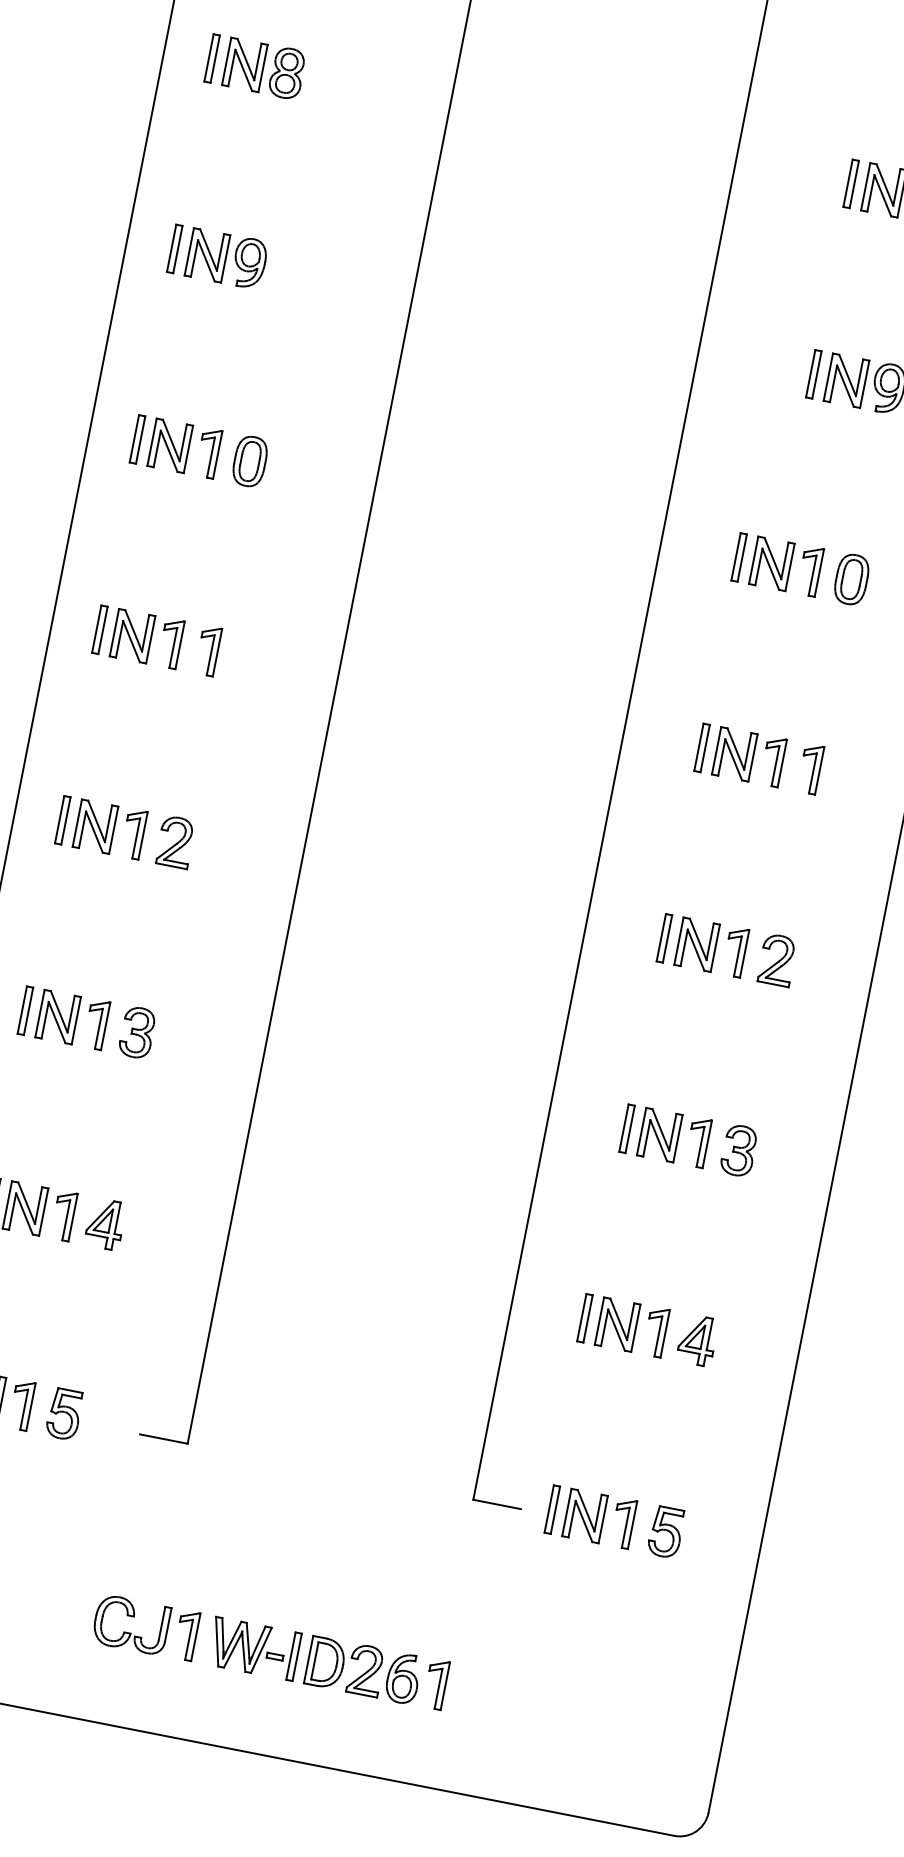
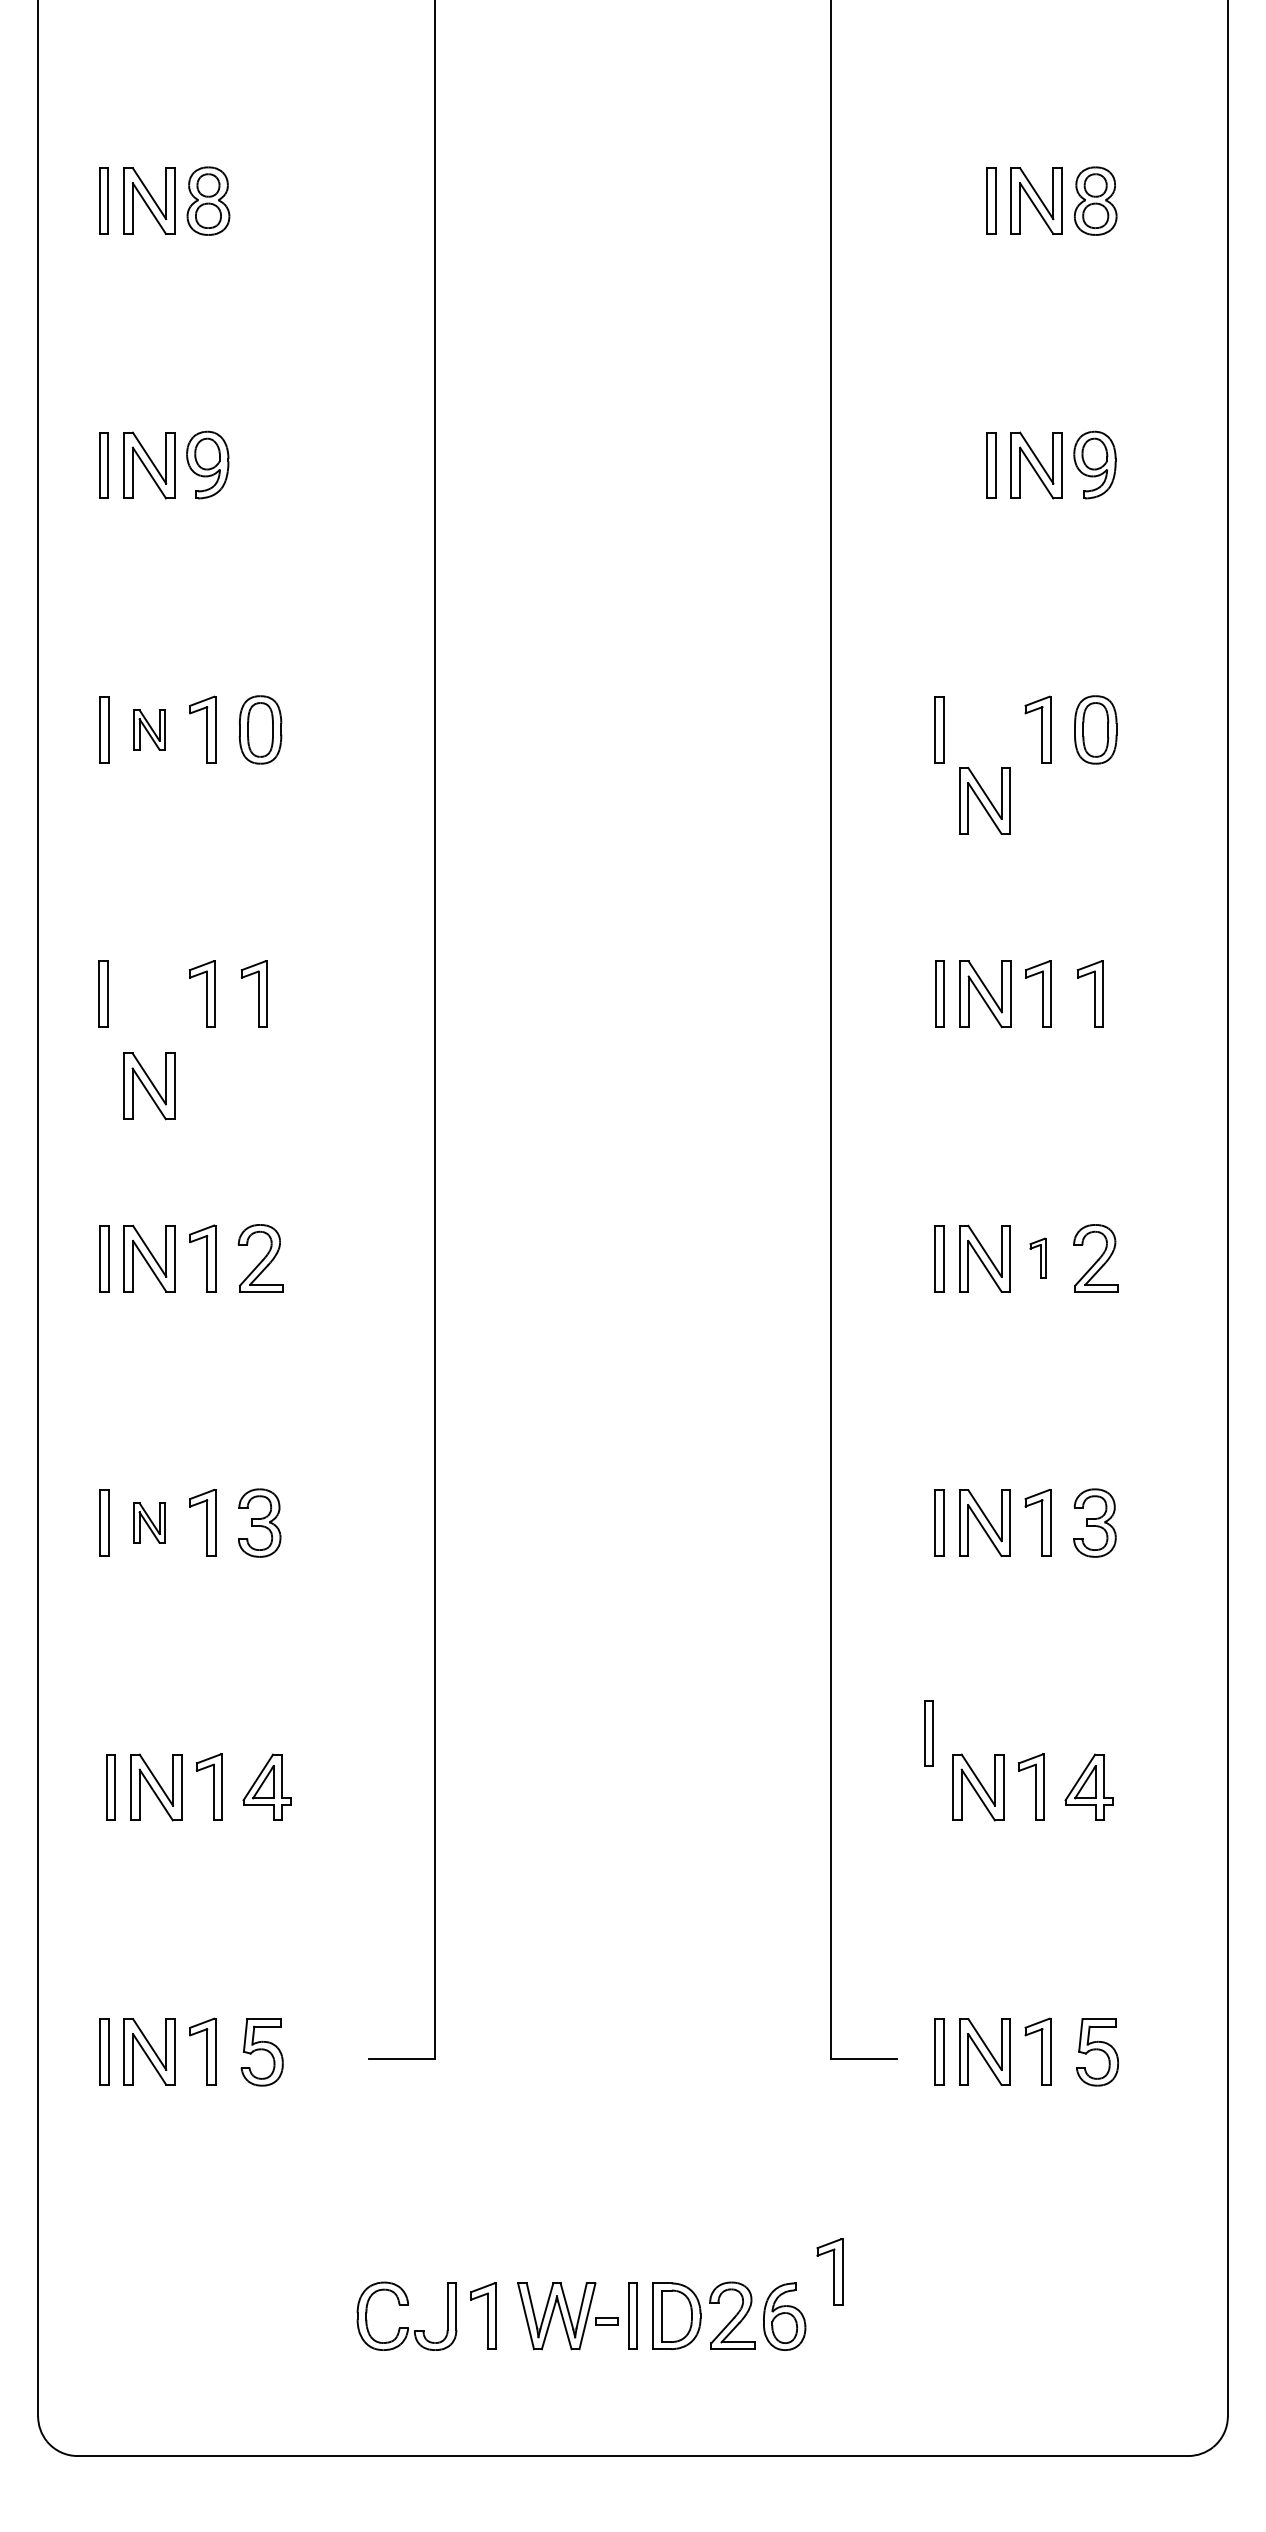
part: (170, 445) -> (149, 729), size x0.6
part: (771, 563) -> (984, 800), moved
part: (132, 636) -> (149, 1086), moved
part: (735, 952) -> (1037, 1258), size x0.6
part: (58, 1016) -> (149, 1522), size x0.6
part: (584, 1318) -> (928, 1733), moved
part: (435, 1683) -> (829, 2271), moved

